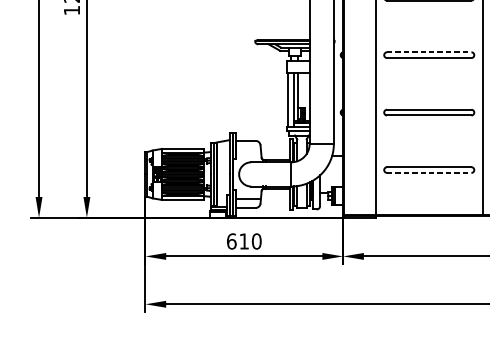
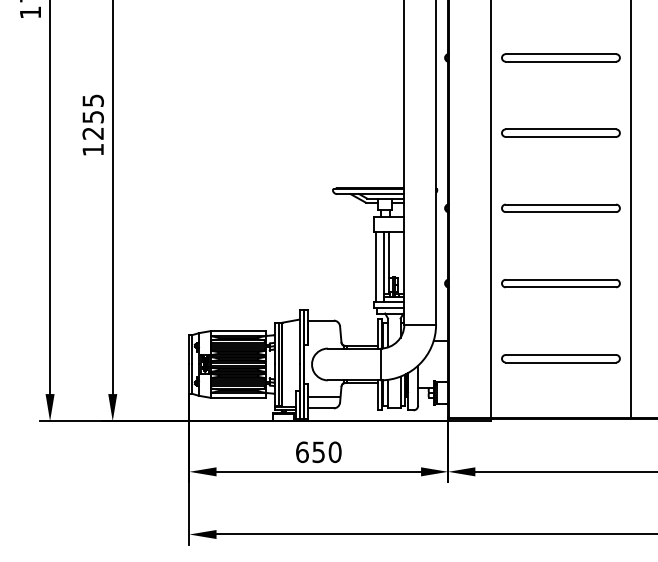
line: (429, 52) -> (561, 204), dashed -> solid
line: (429, 172) -> (561, 362), dashed -> solid
text: (244, 241) -> (318, 452), 610 -> 650

